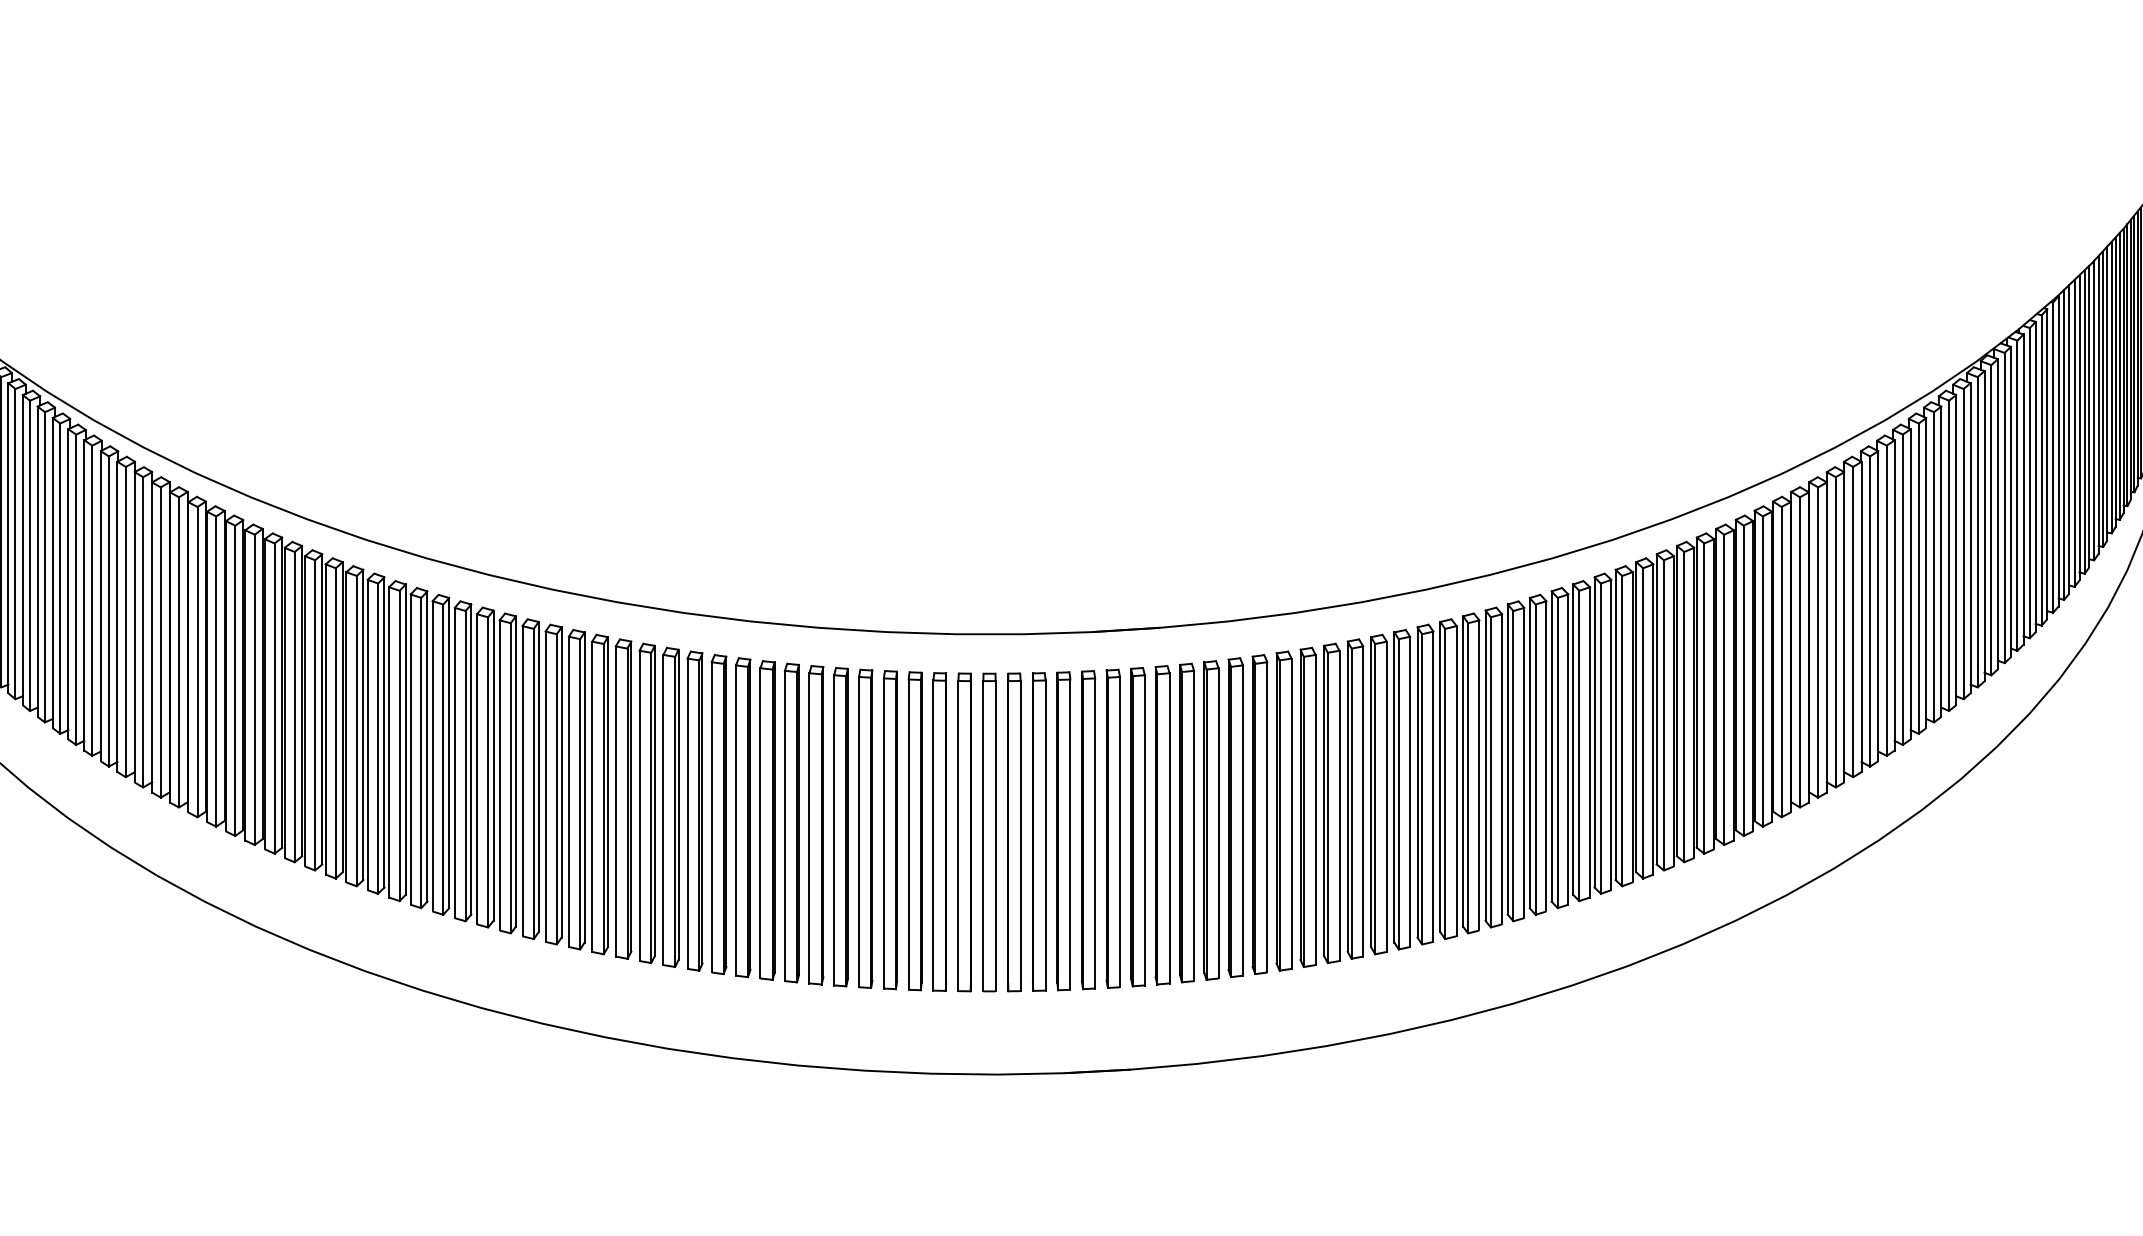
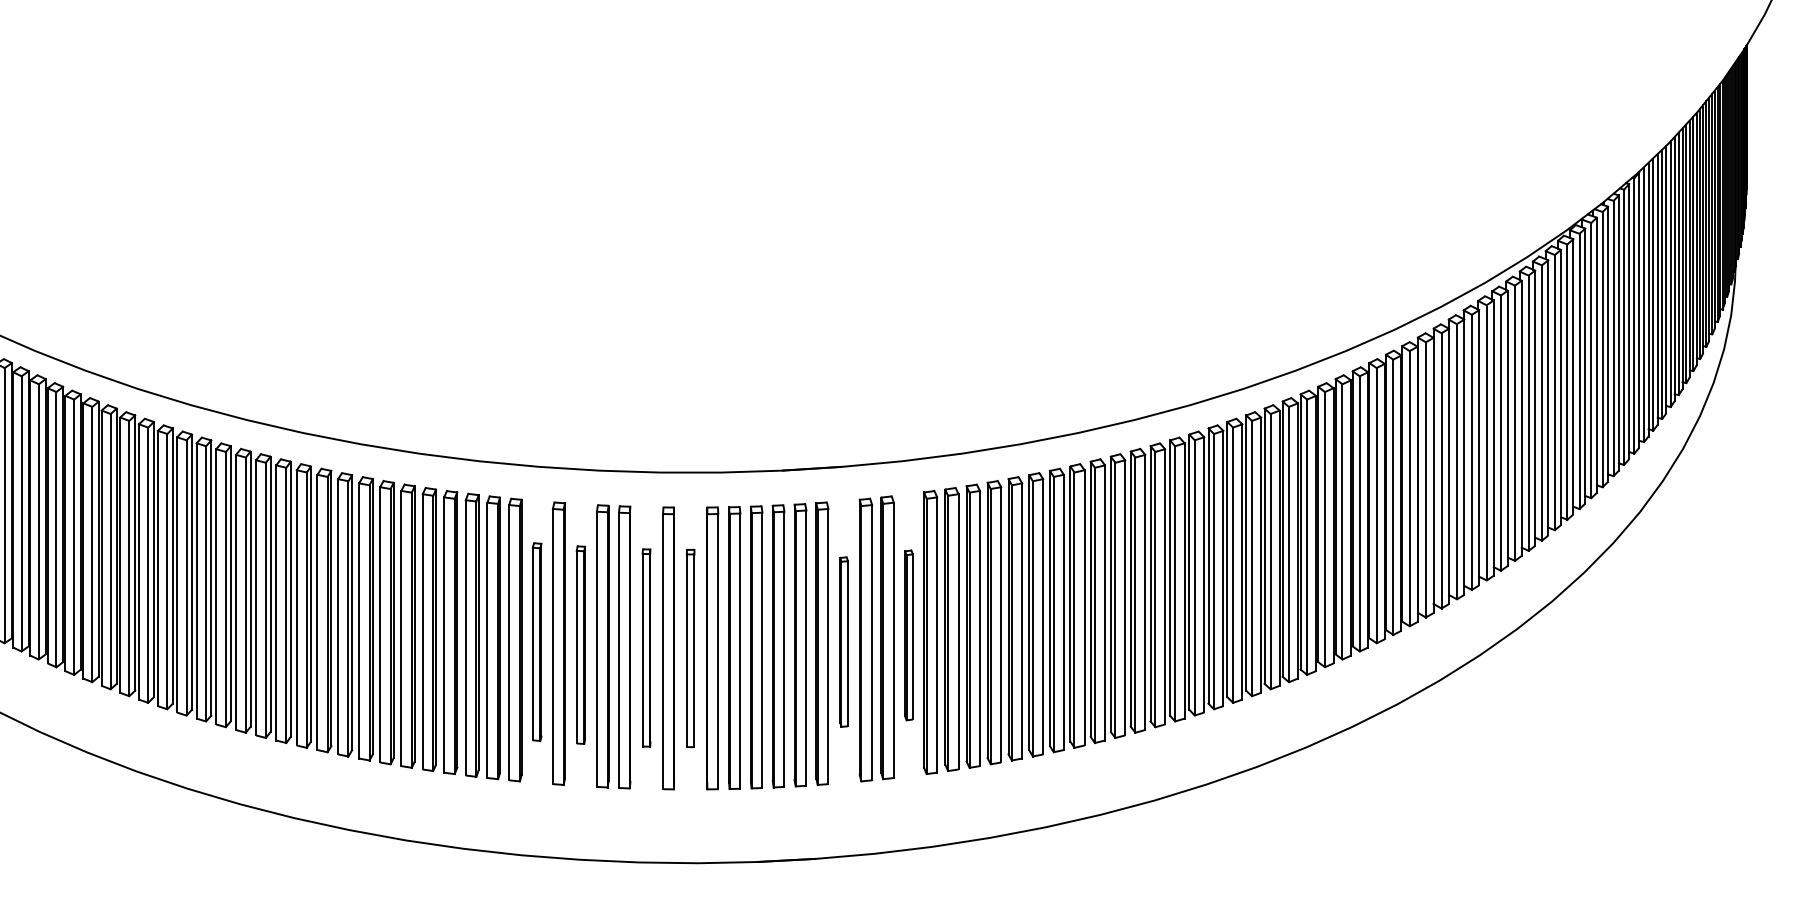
part: (1235, 817) -> (908, 635), size x0.6
part: (816, 825) -> (537, 642), size x0.7
part: (1162, 825) -> (844, 642), size x0.6
part: (865, 828) -> (580, 644), size x0.7
part: (939, 831) -> (646, 647), size x0.7
part: (989, 832) -> (690, 648), size x0.7

